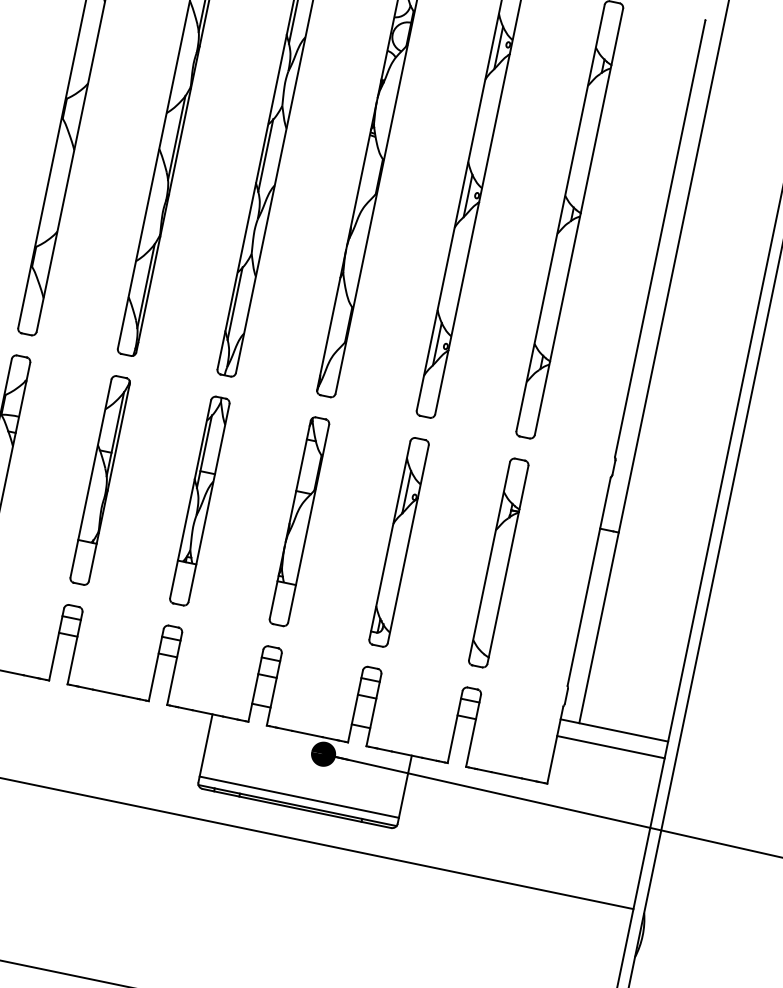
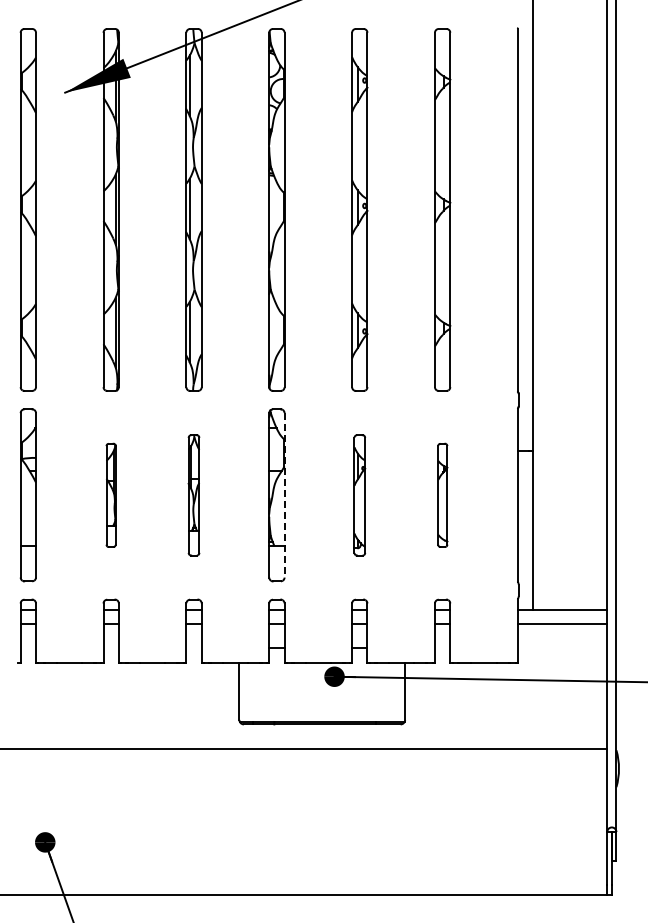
part: (99, 480) -> (110, 495), size x0.6
part: (199, 501) -> (193, 495), size x0.7
line: (308, 523) -> (284, 495), solid -> dashed
part: (398, 542) -> (359, 495), size x0.7
part: (498, 563) -> (442, 495), size x0.6
line: (299, 797) -> (322, 715), removed

